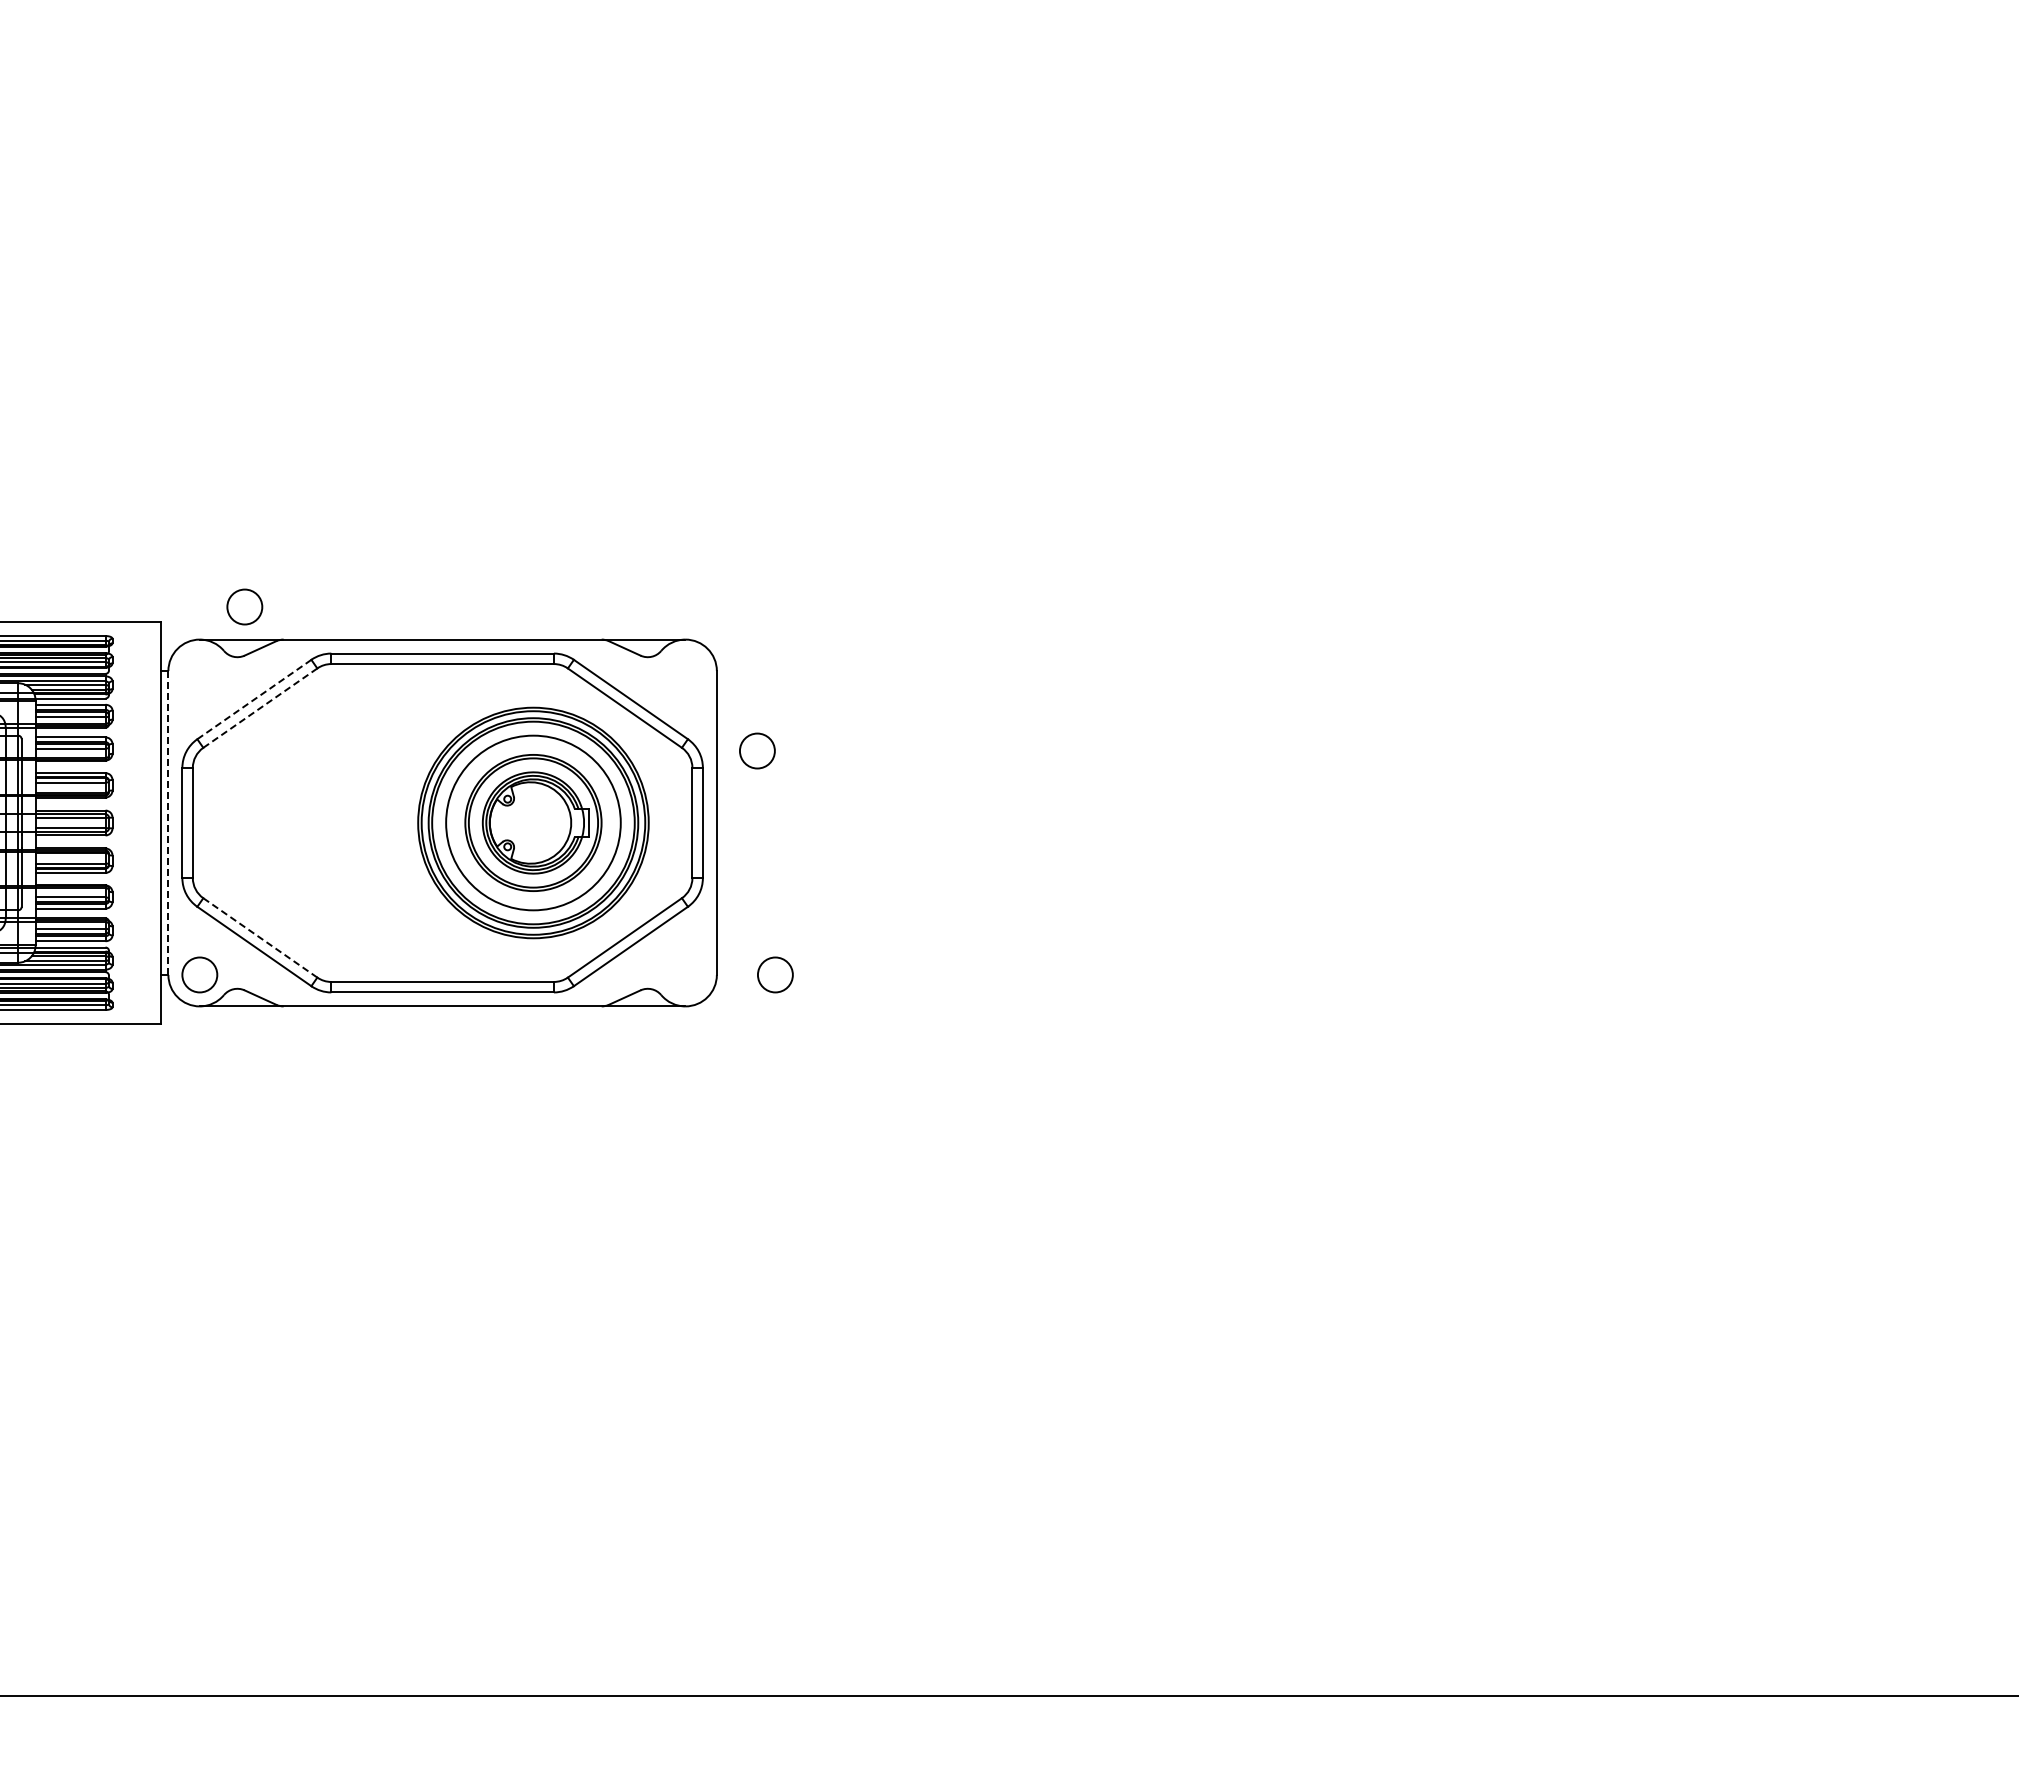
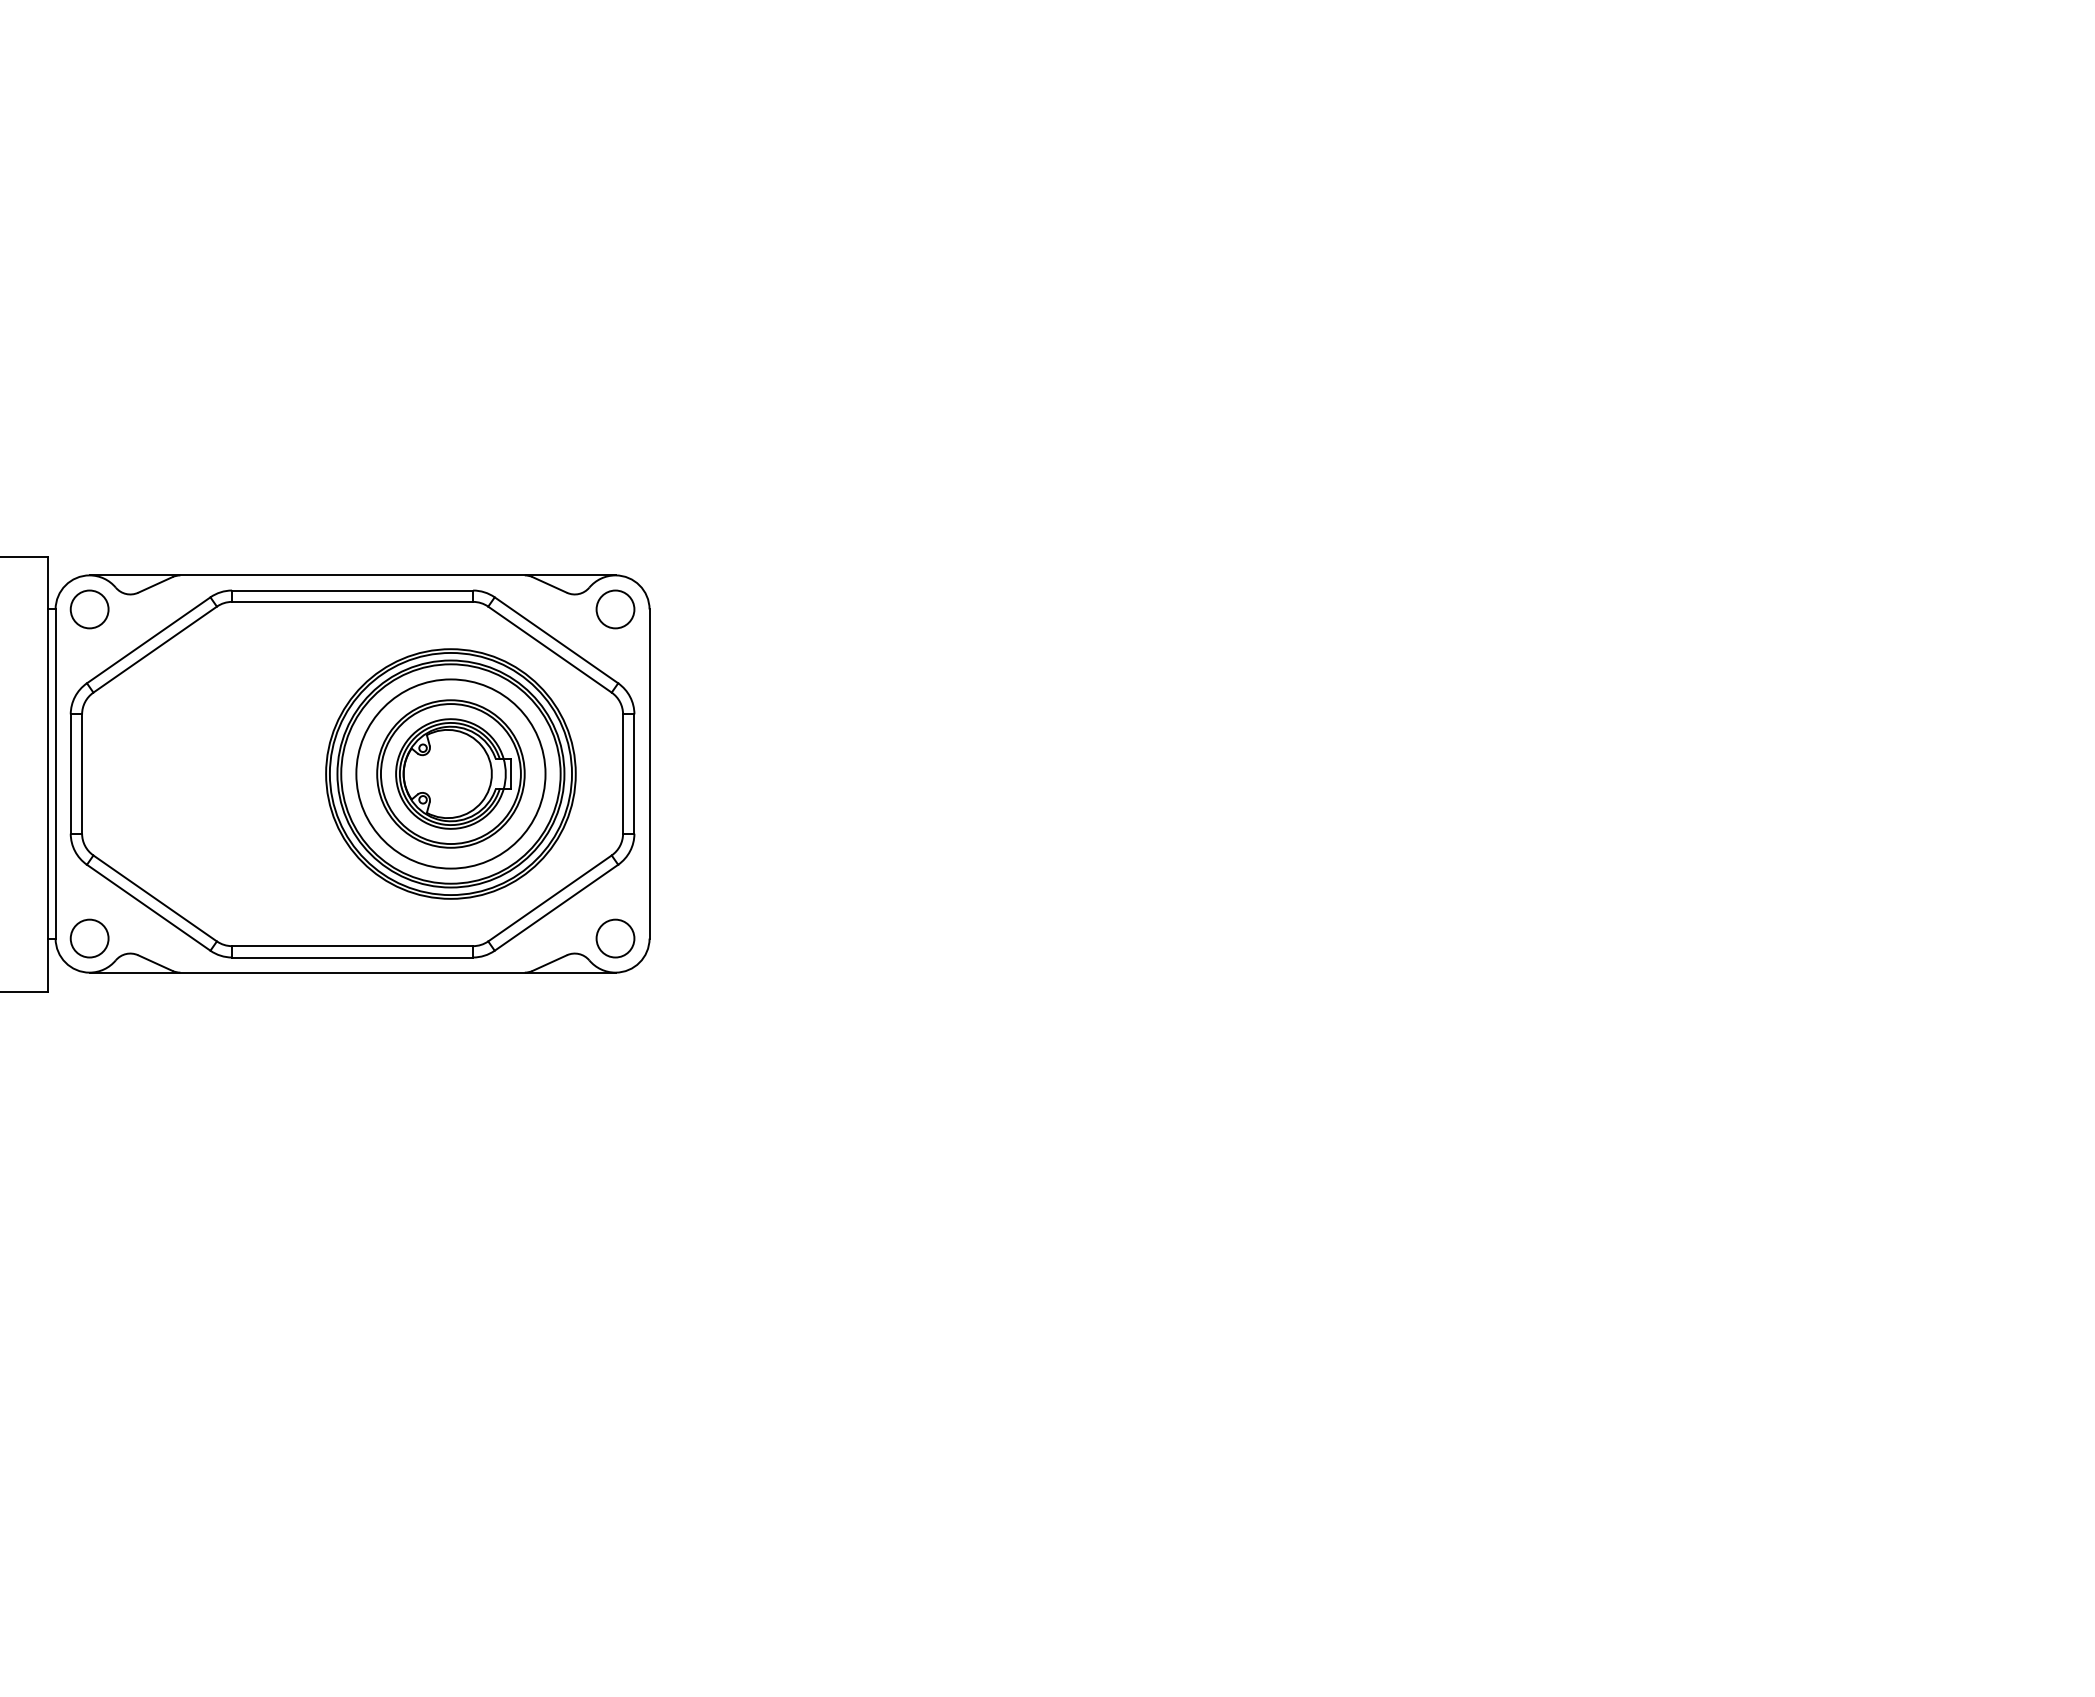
circle: (244, 606) -> (89, 608), moved
line: (254, 699) -> (148, 640), dashed -> solid
line: (259, 708) -> (154, 650), dashed -> solid
circle: (757, 750) -> (615, 608), moved
line: (168, 823) -> (55, 774), dashed -> solid
line: (260, 938) -> (155, 899), dashed -> solid
circle: (775, 974) -> (615, 938), moved

